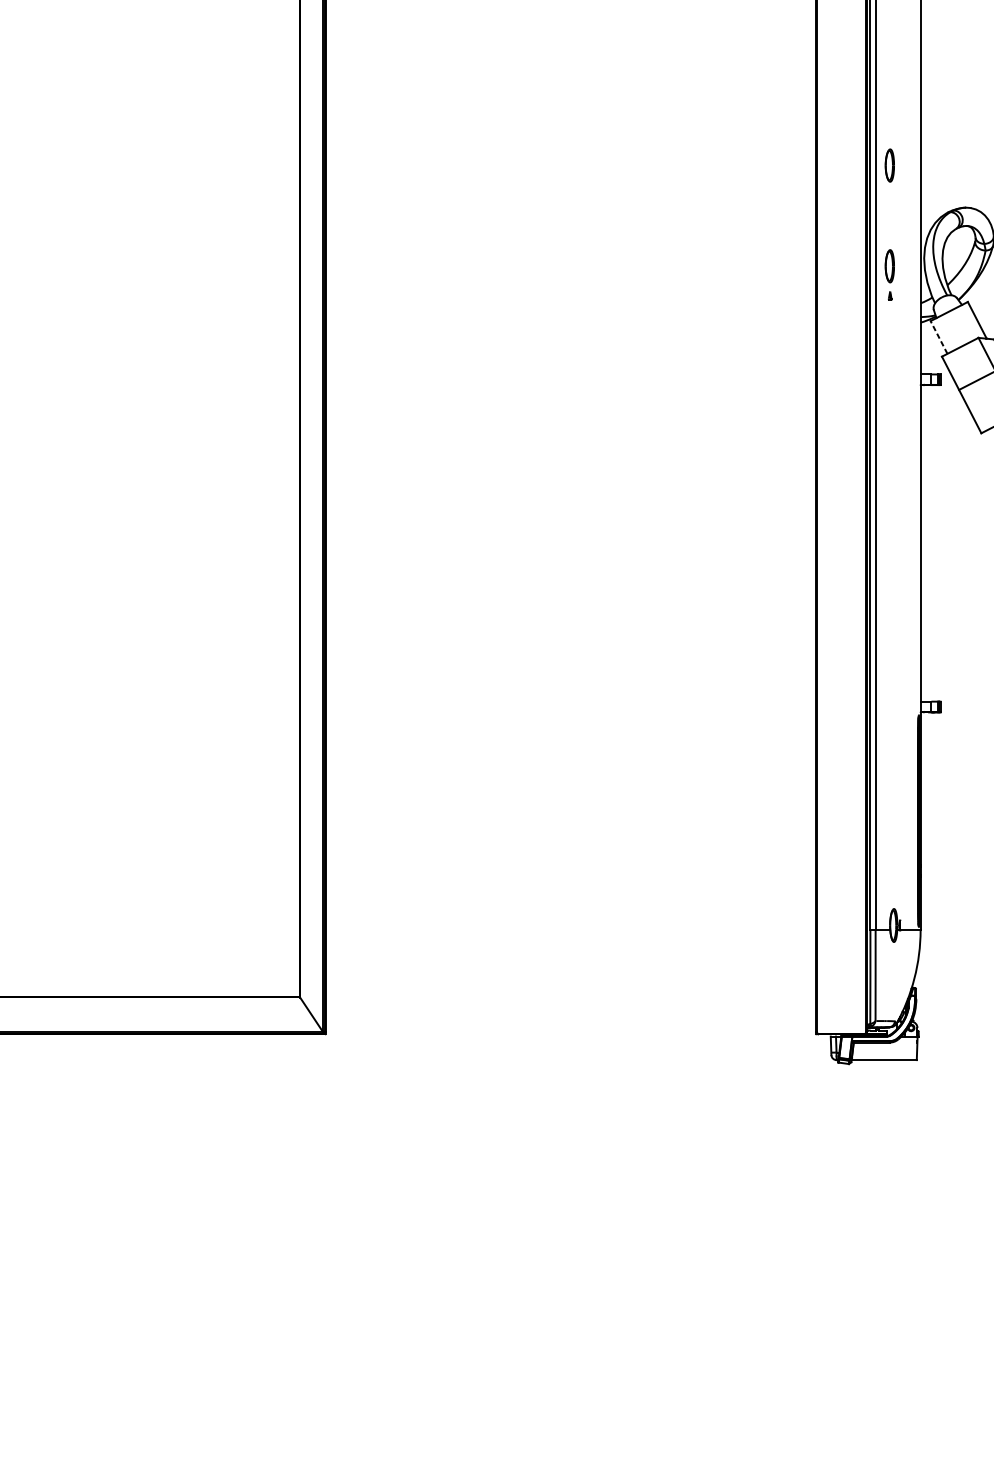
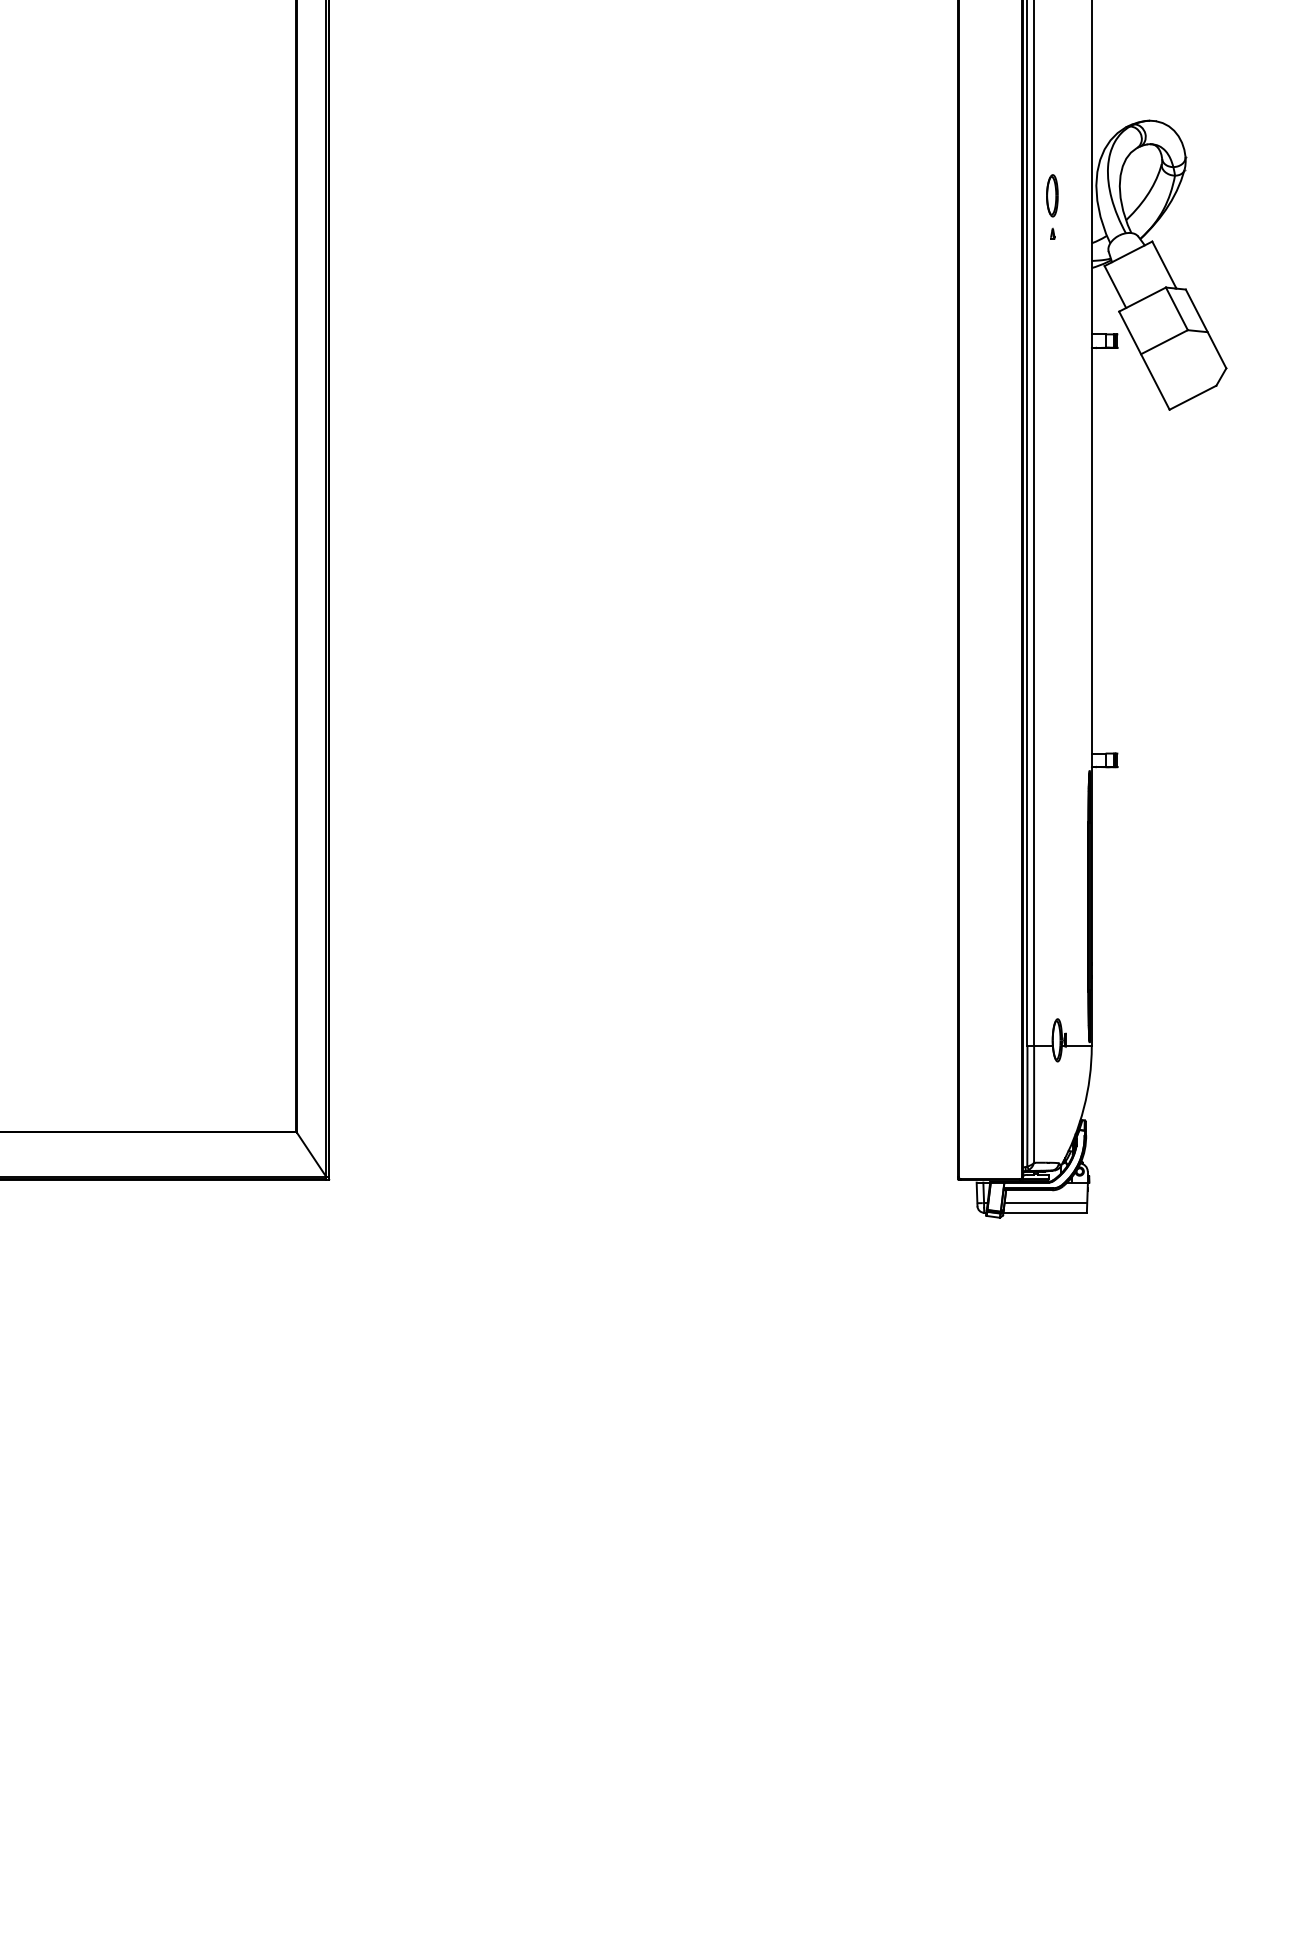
part: (889, 165) -> (1052, 66), removed
line: (939, 337) -> (1115, 287), dashed -> solid
line: (884, 1052) -> (1045, 1203), added

